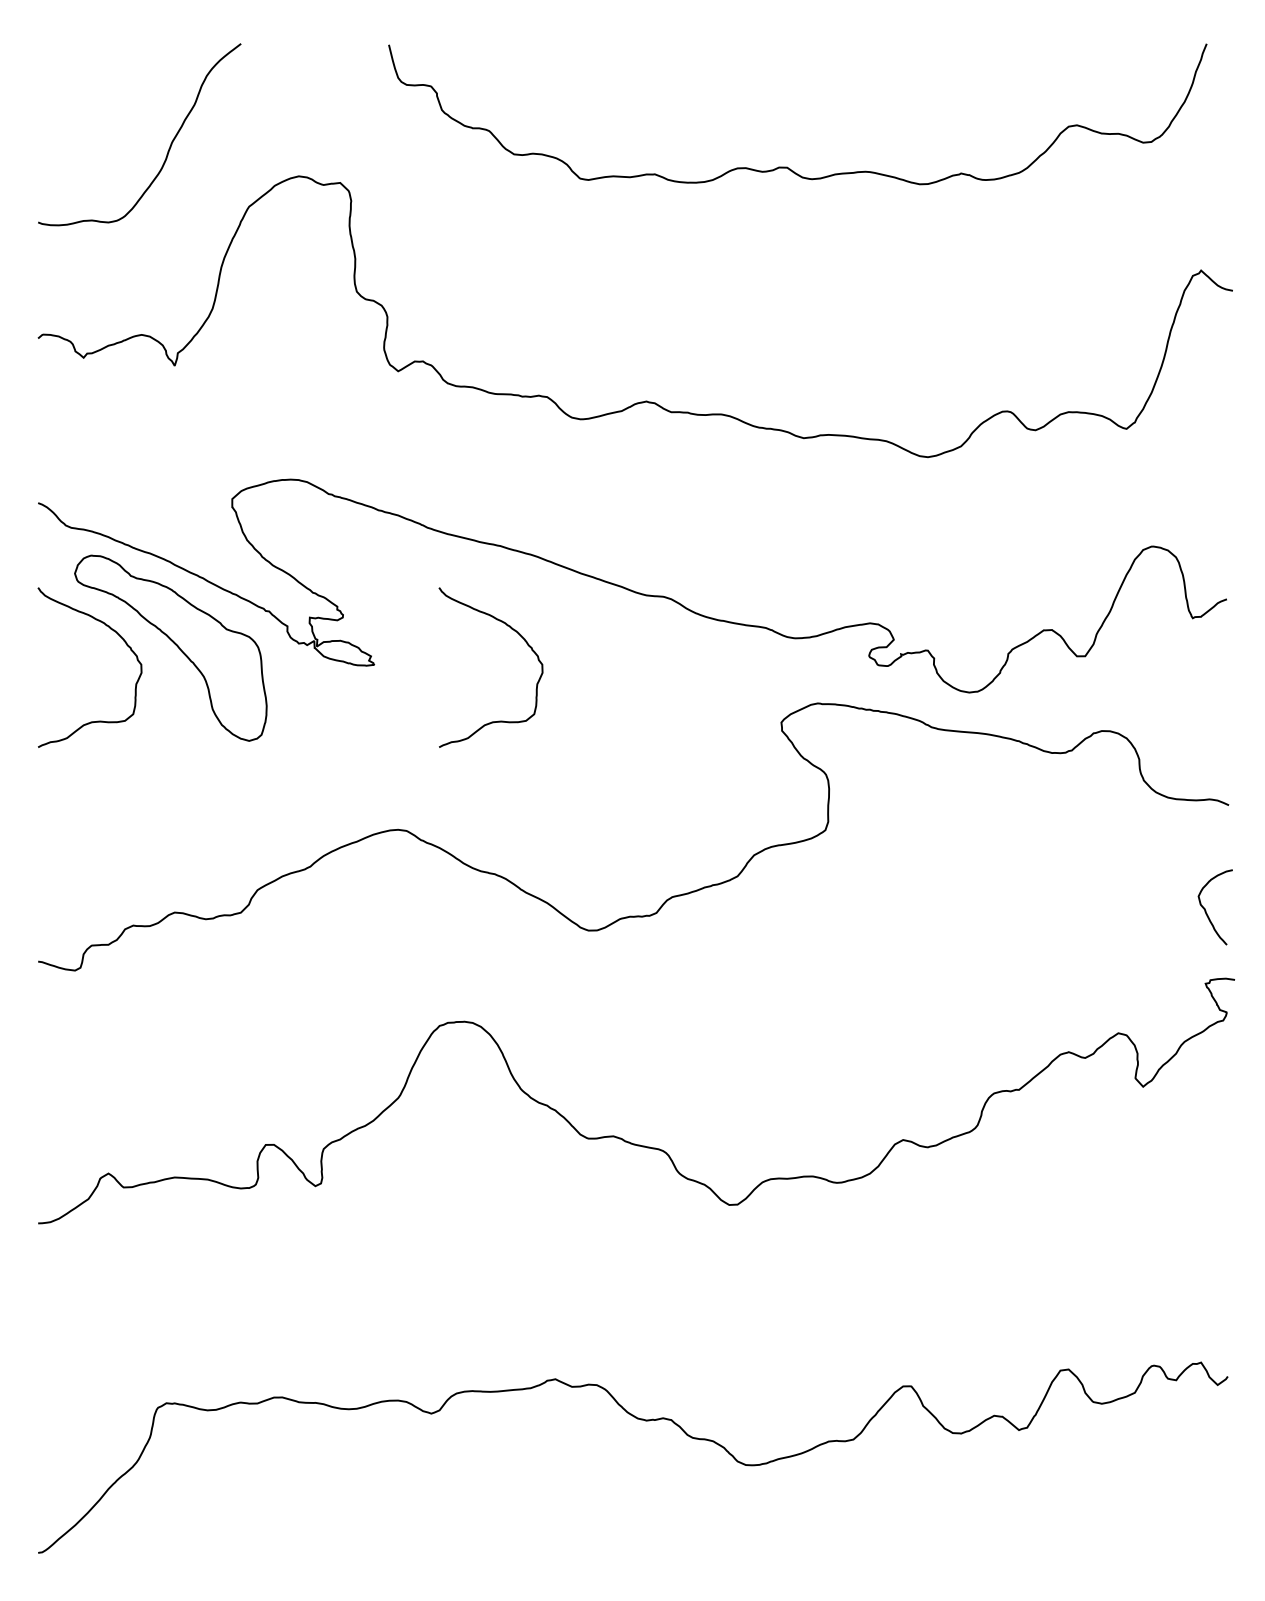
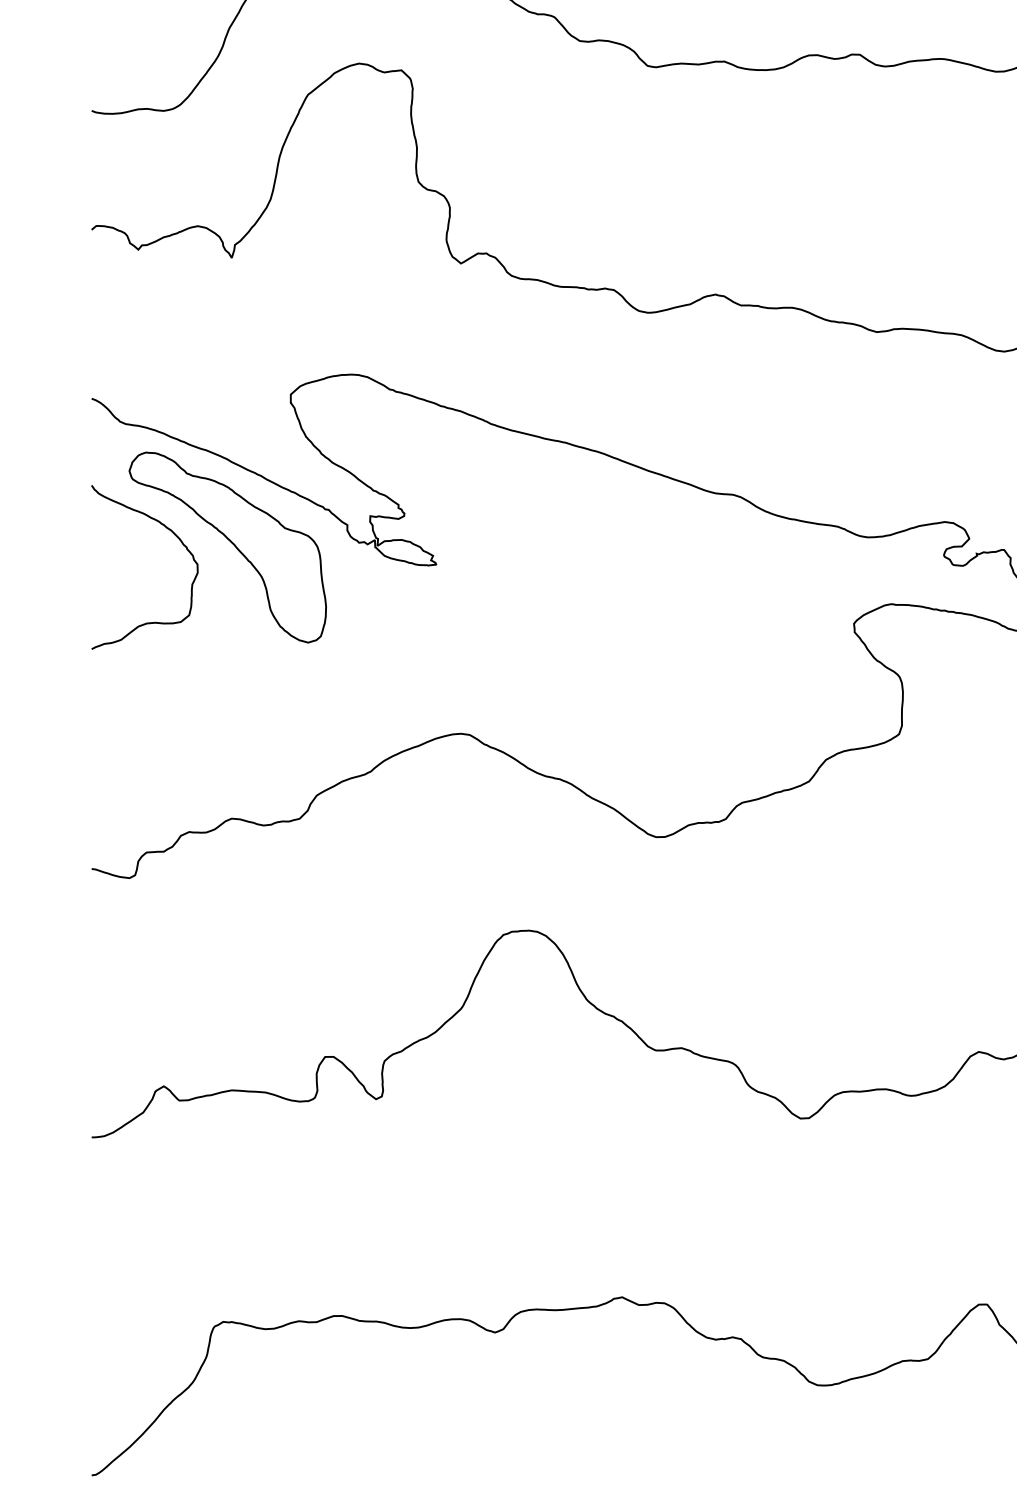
curve: (524, 641) -> (590, 540), removed

